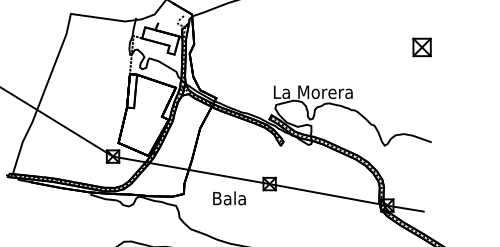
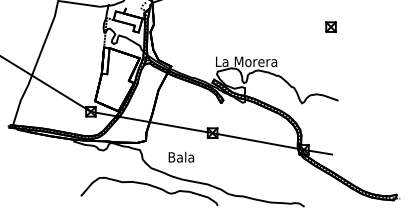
part: (421, 48) -> (330, 27), size x0.71
text: (229, 197) -> (181, 156), moved

